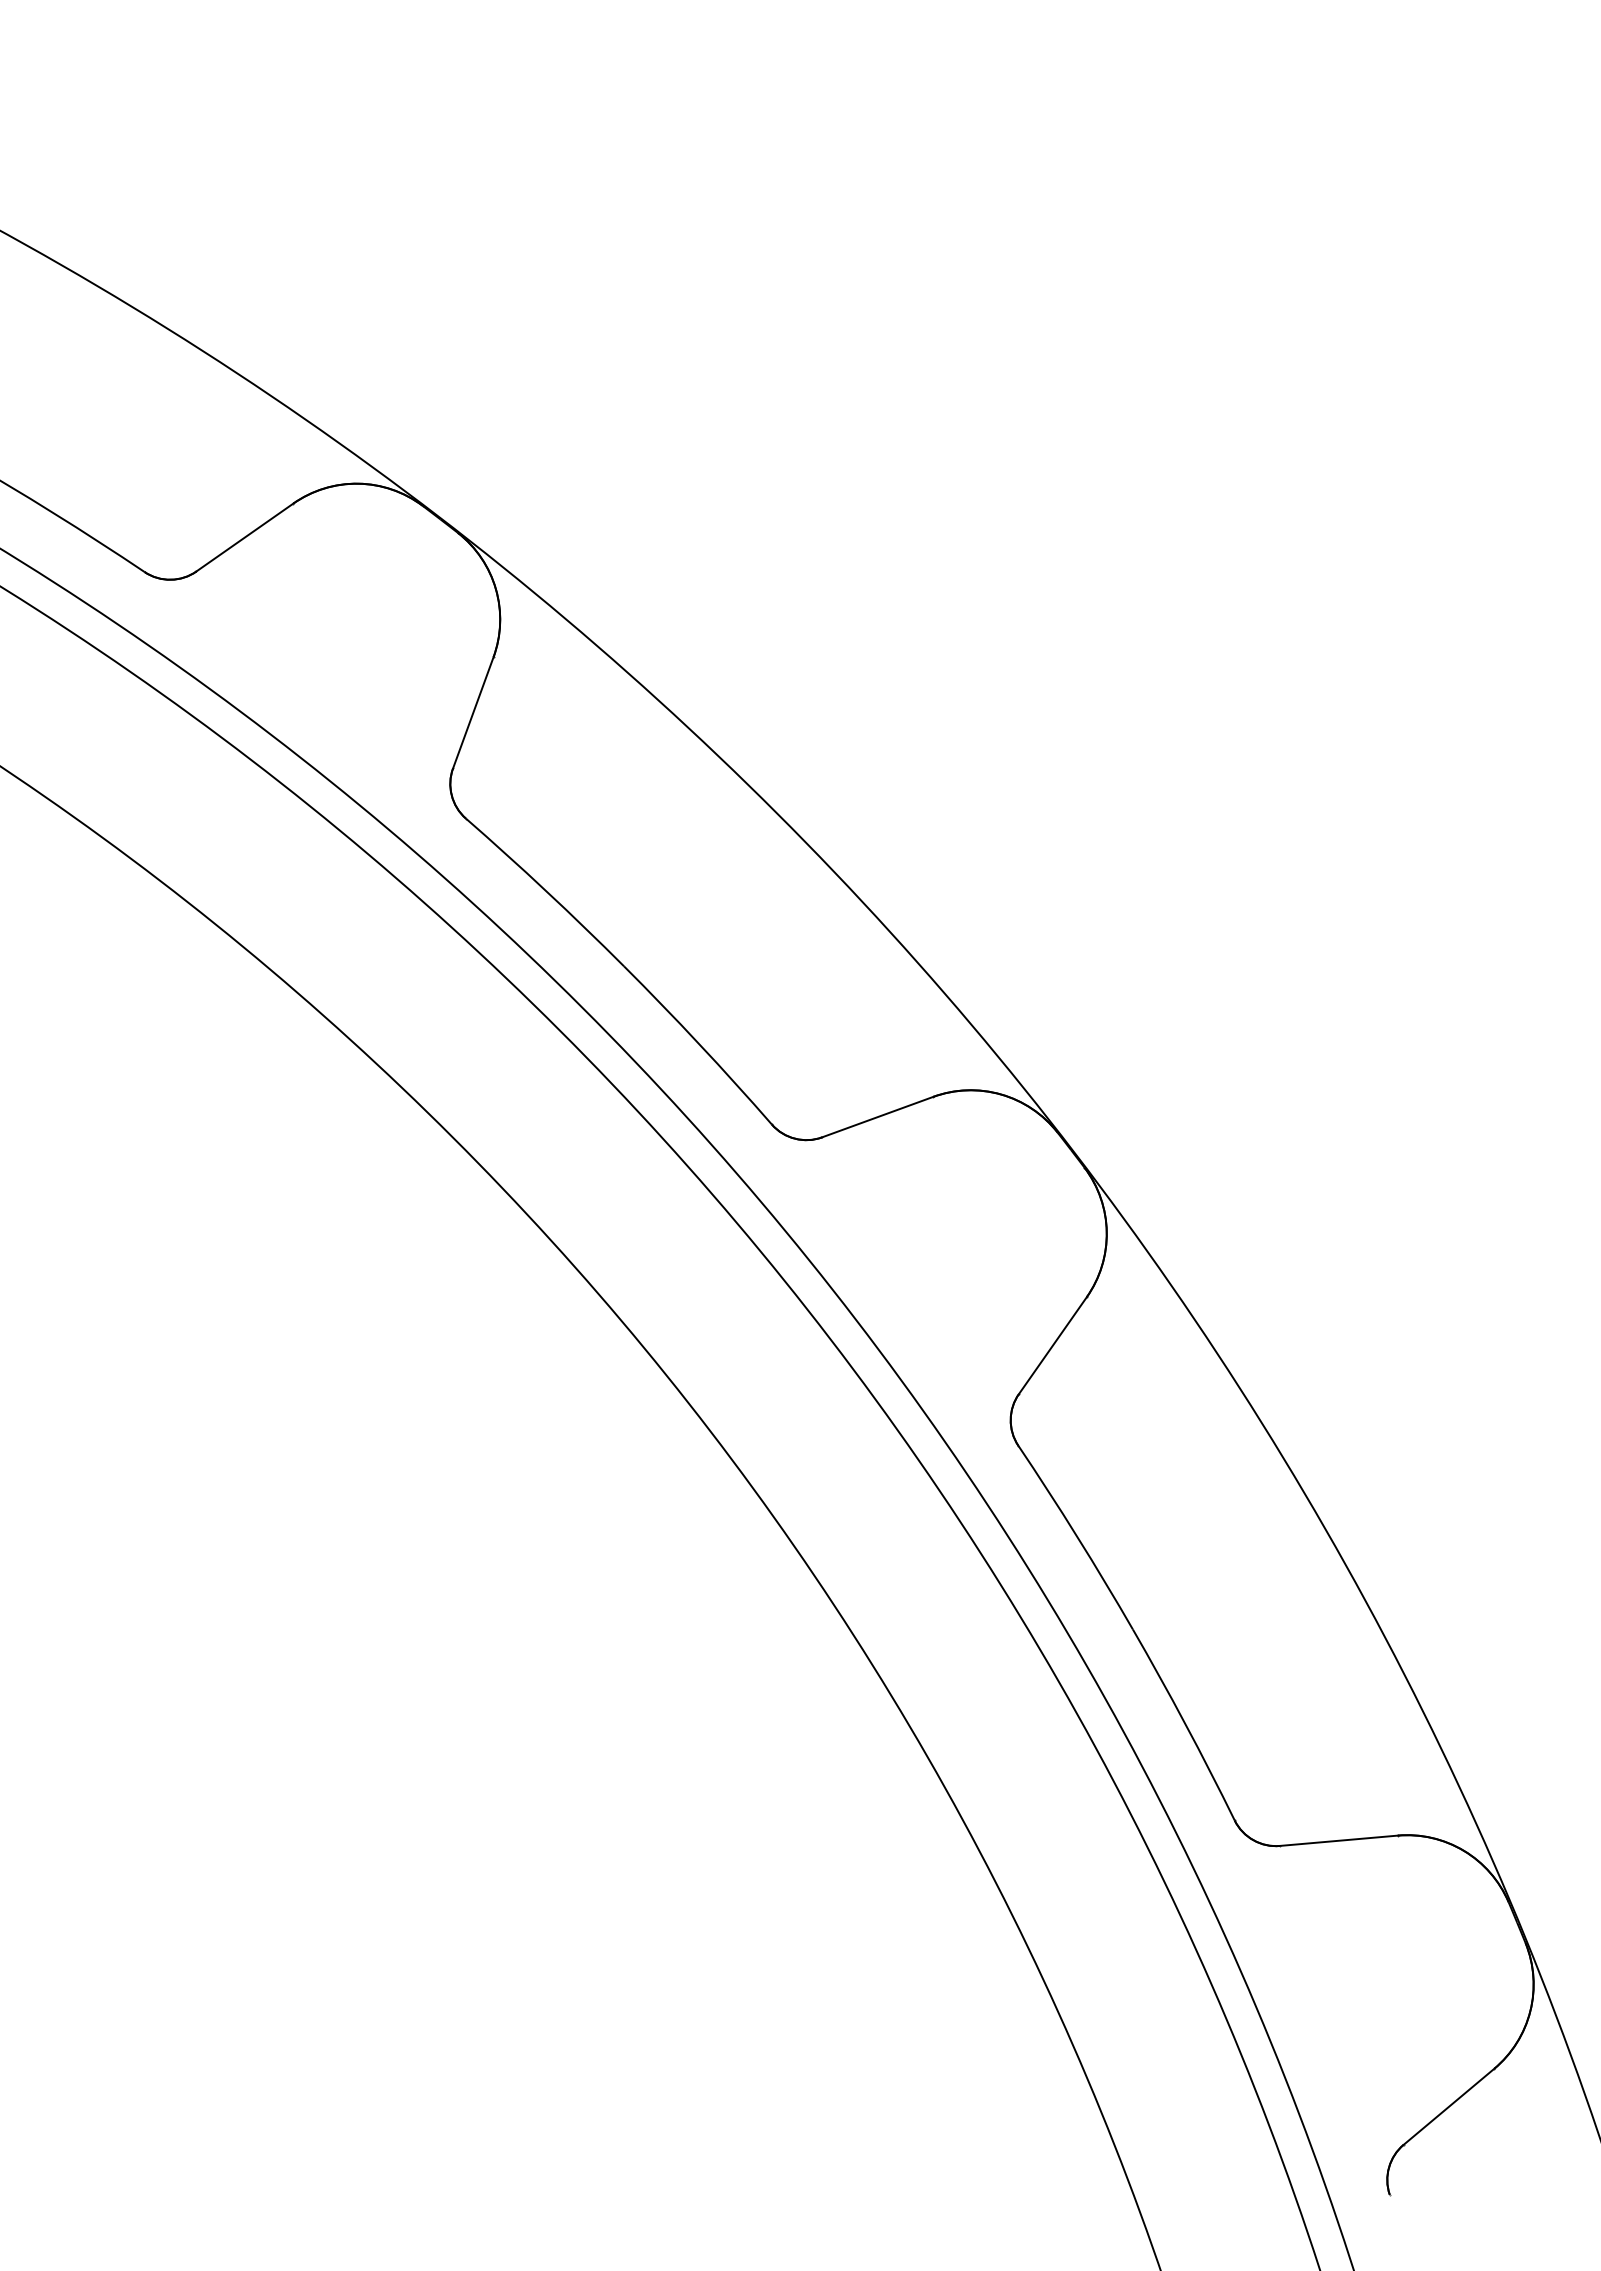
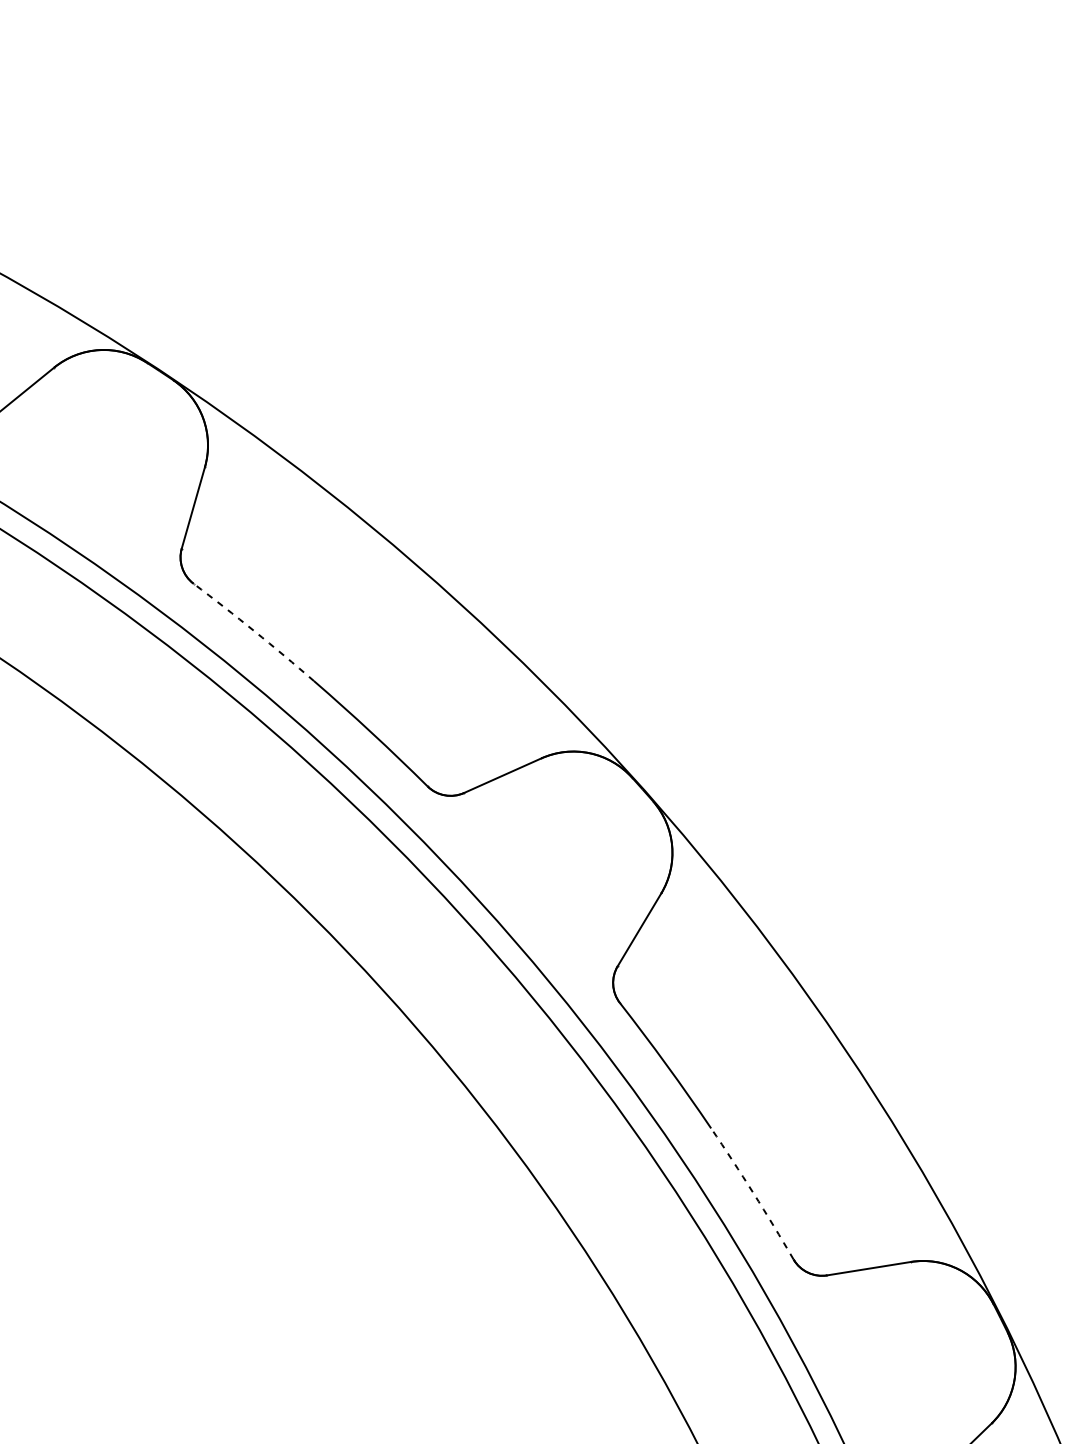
arc: (546, 891) -> (254, 631), solid -> dashed
arc: (1185, 1724) -> (753, 1193), solid -> dashed

